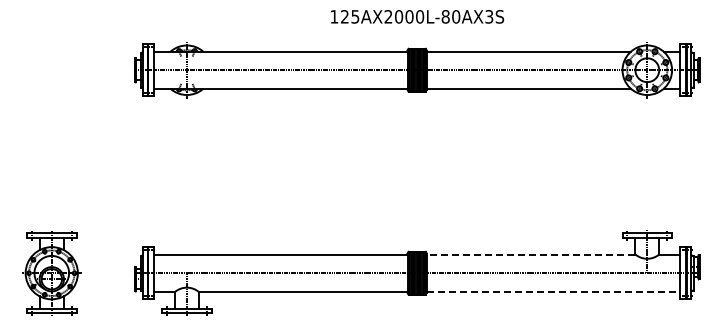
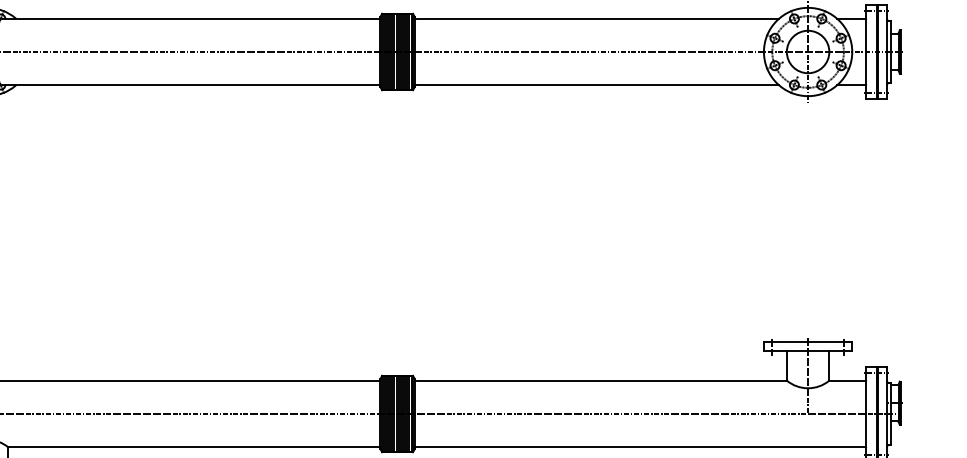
line: (530, 254) -> (599, 380), dashed -> solid
line: (553, 291) -> (640, 446), dashed -> solid

